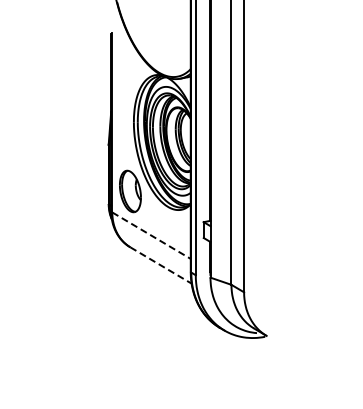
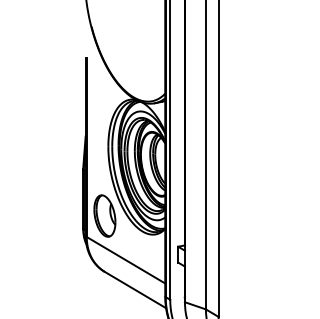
line: (151, 235) -> (125, 260), dashed -> solid
line: (160, 265) -> (134, 290), dashed -> solid

